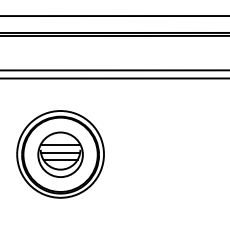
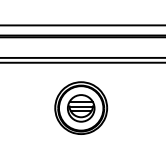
part: (61, 153) -> (81, 107), moved

